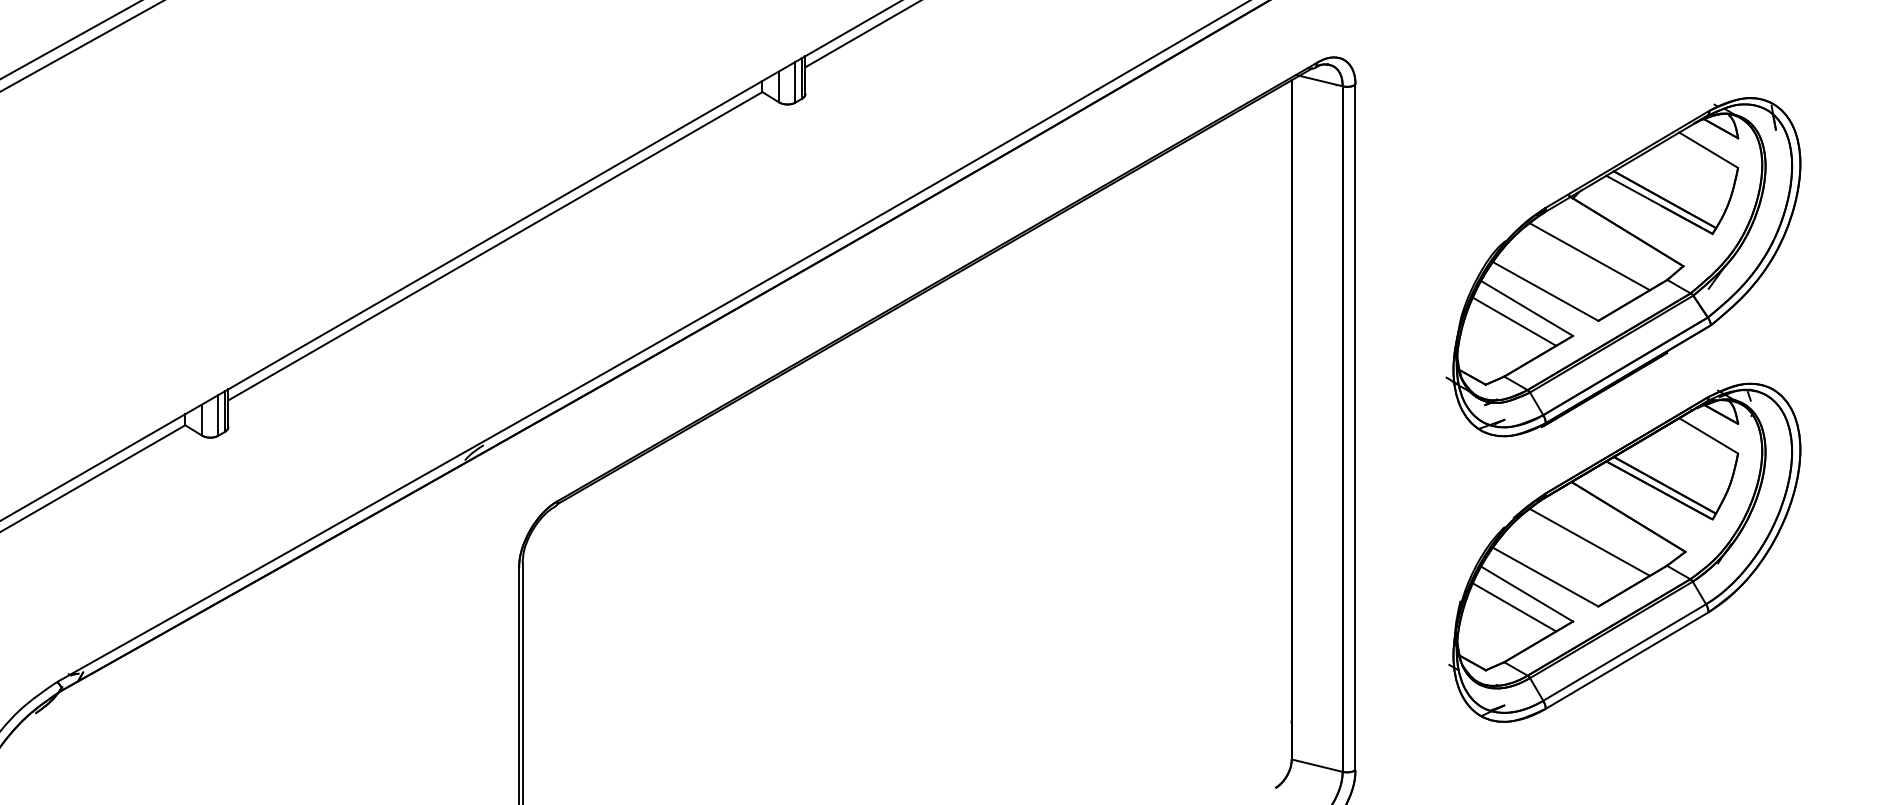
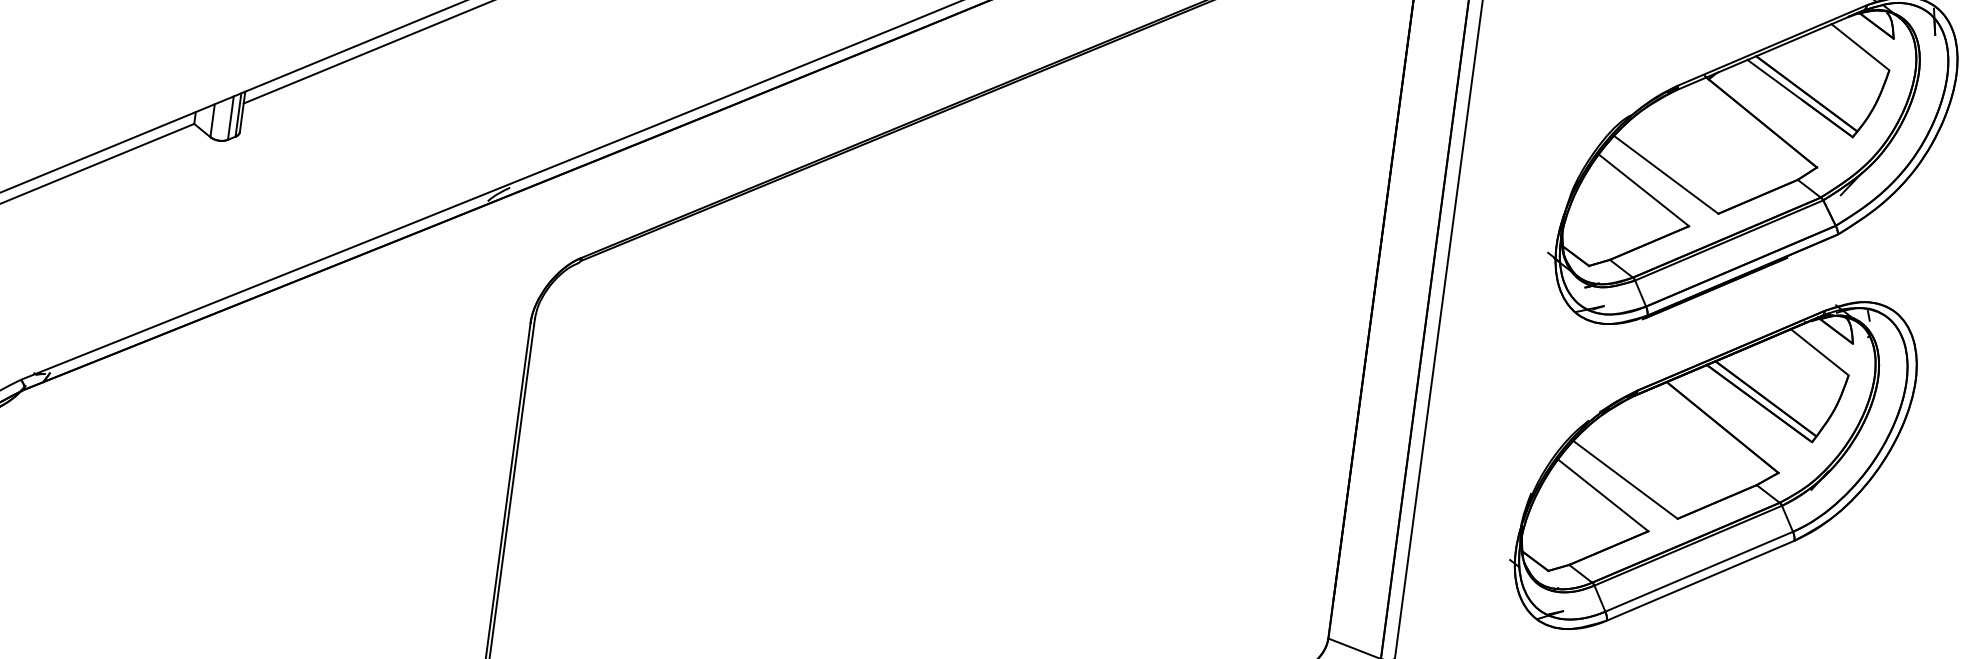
line: (1589, 256) -> (1718, 143), removed
line: (1514, 321) -> (1628, 202), removed
line: (1589, 542) -> (1677, 449), removed
line: (1514, 607) -> (1587, 507), removed

